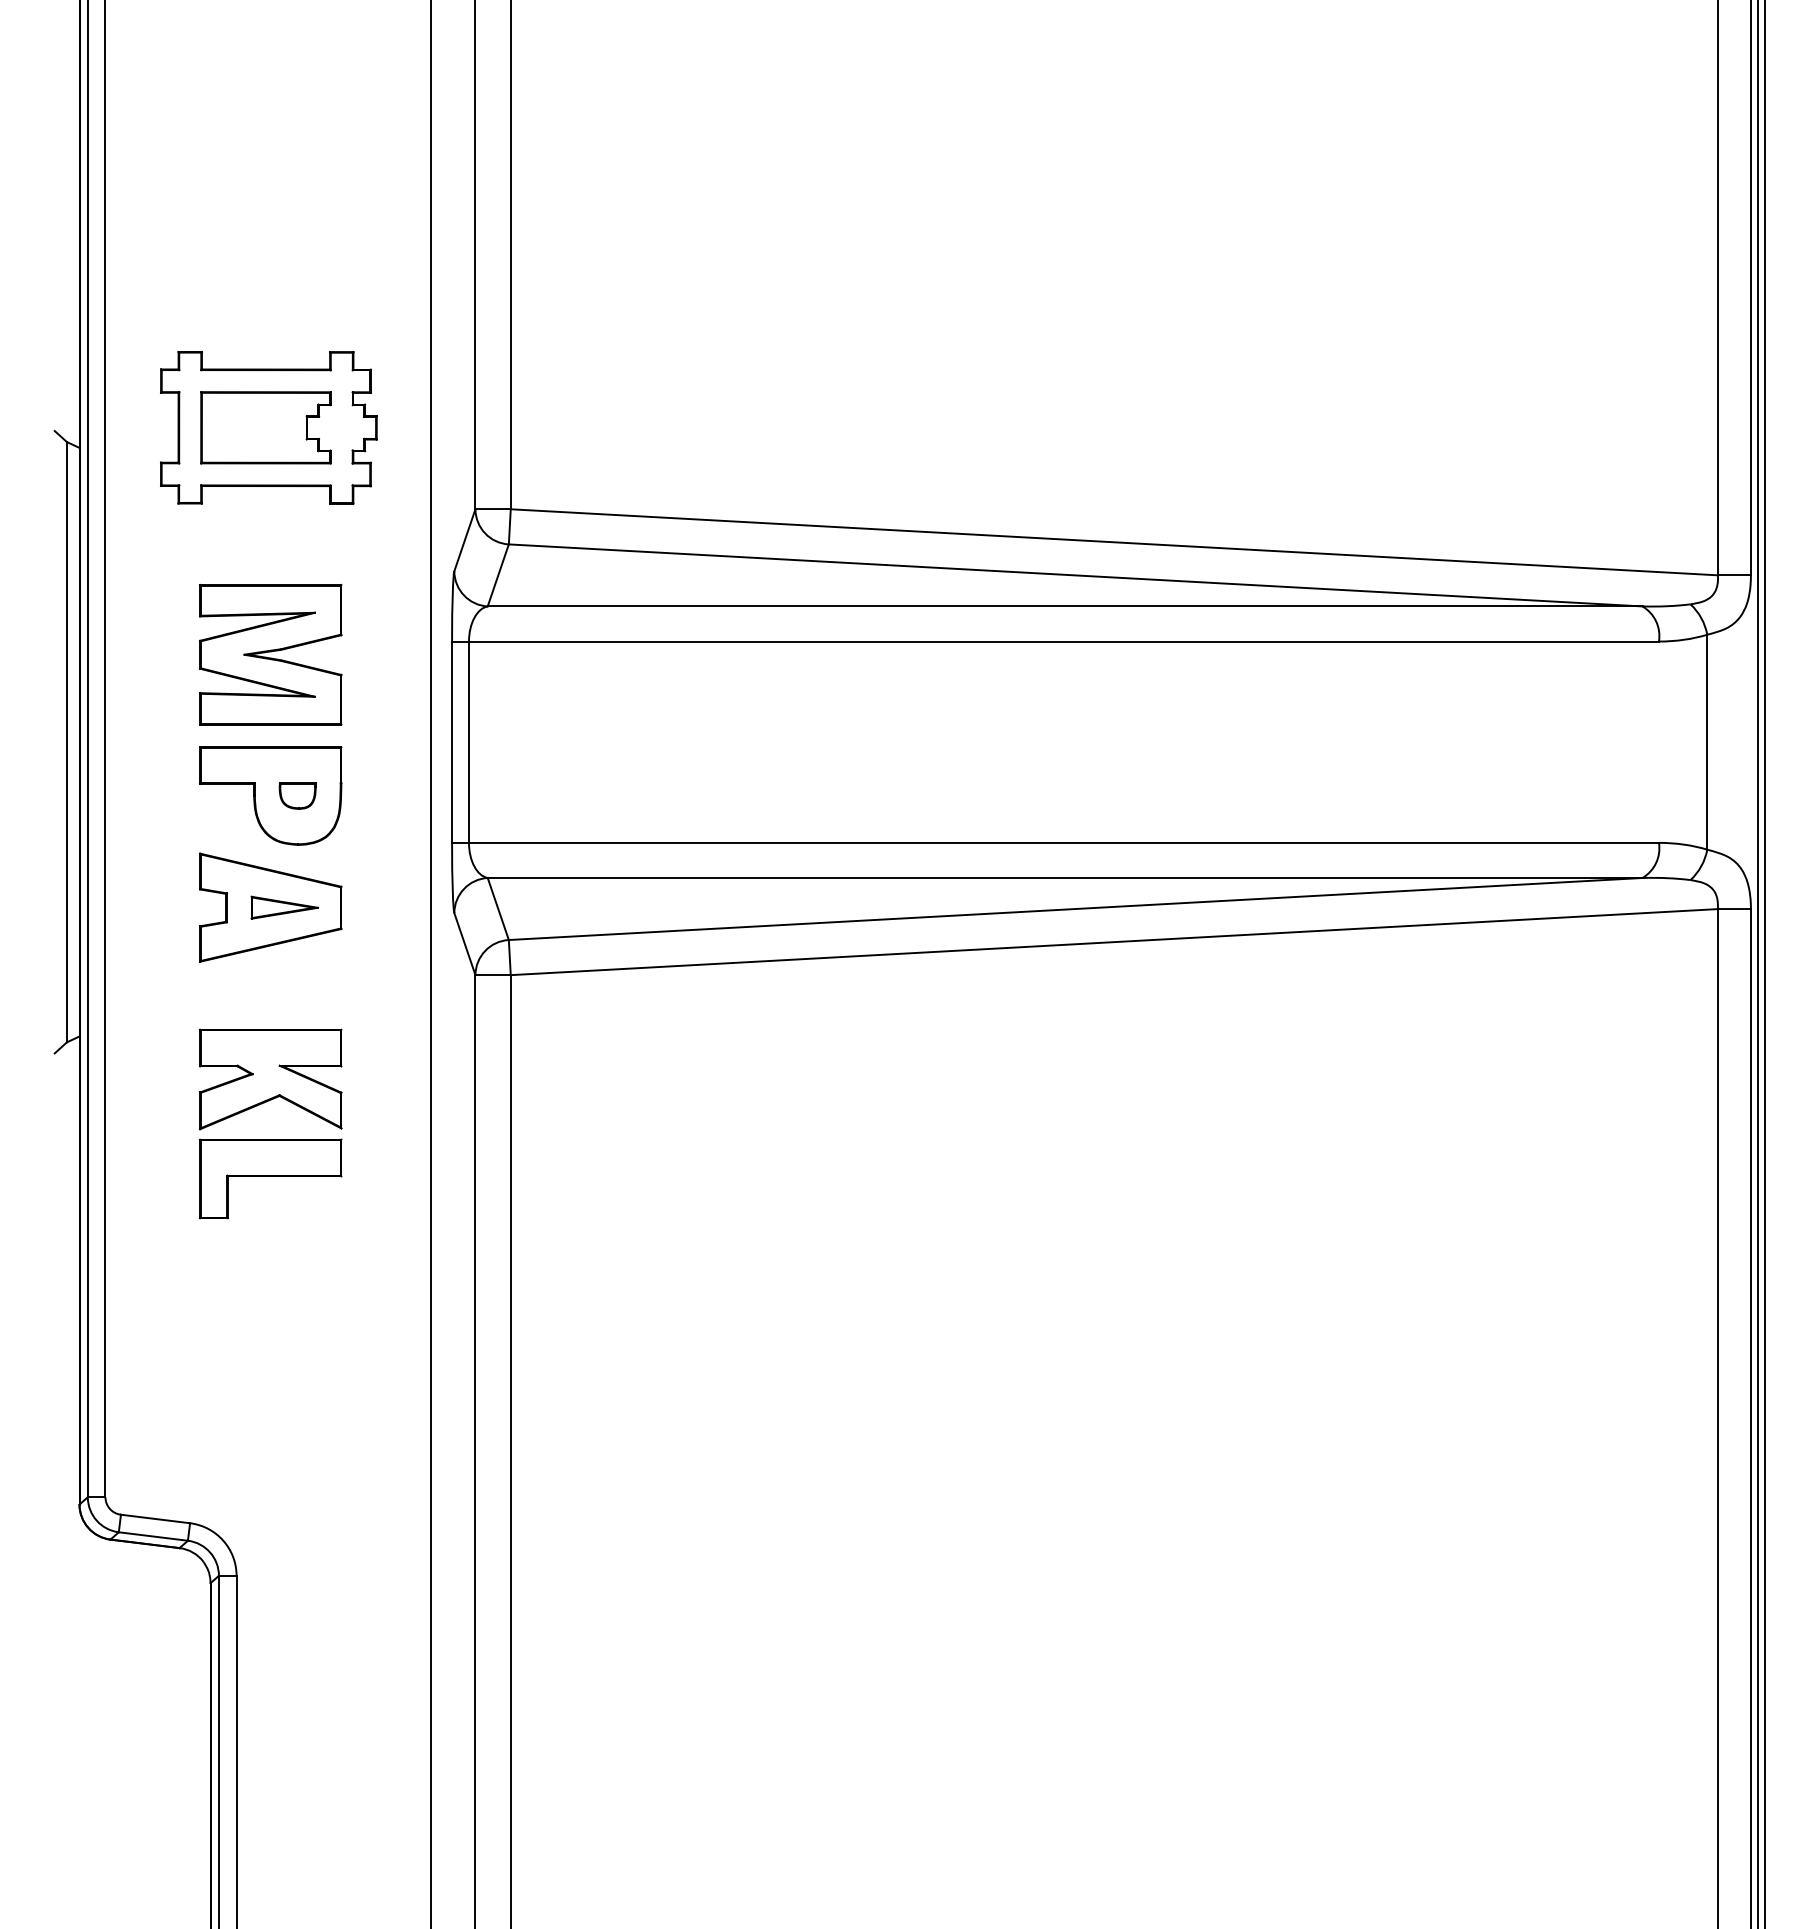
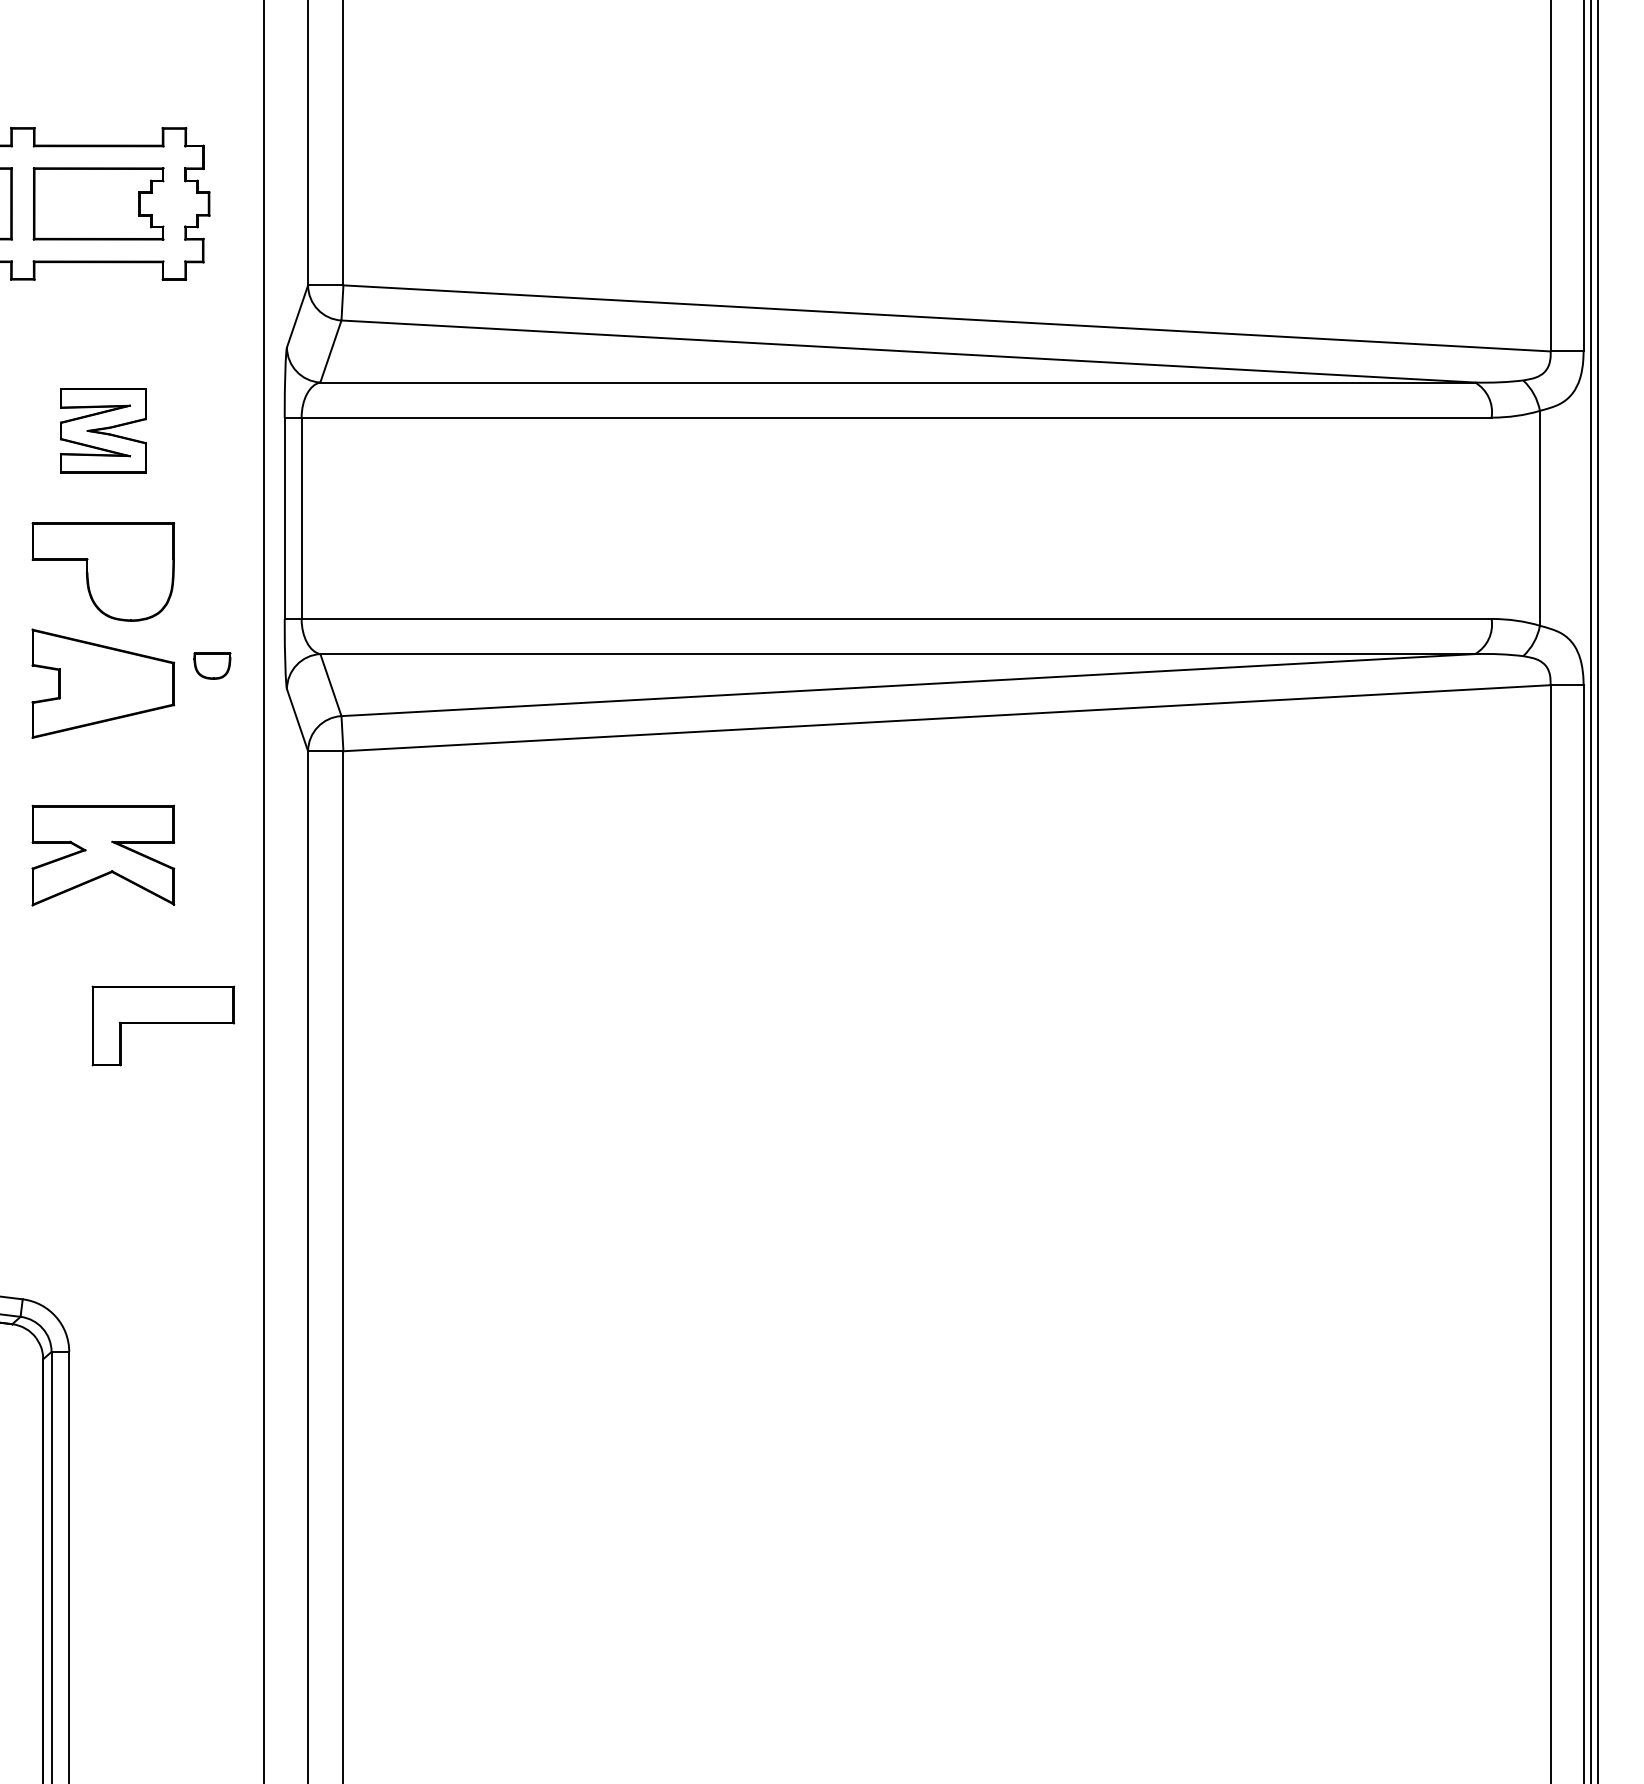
part: (270, 654) -> (103, 430), size x0.6
part: (297, 795) -> (212, 665), moved
part: (284, 907) -> (117, 683), removed
part: (270, 1178) -> (163, 1025), moved

